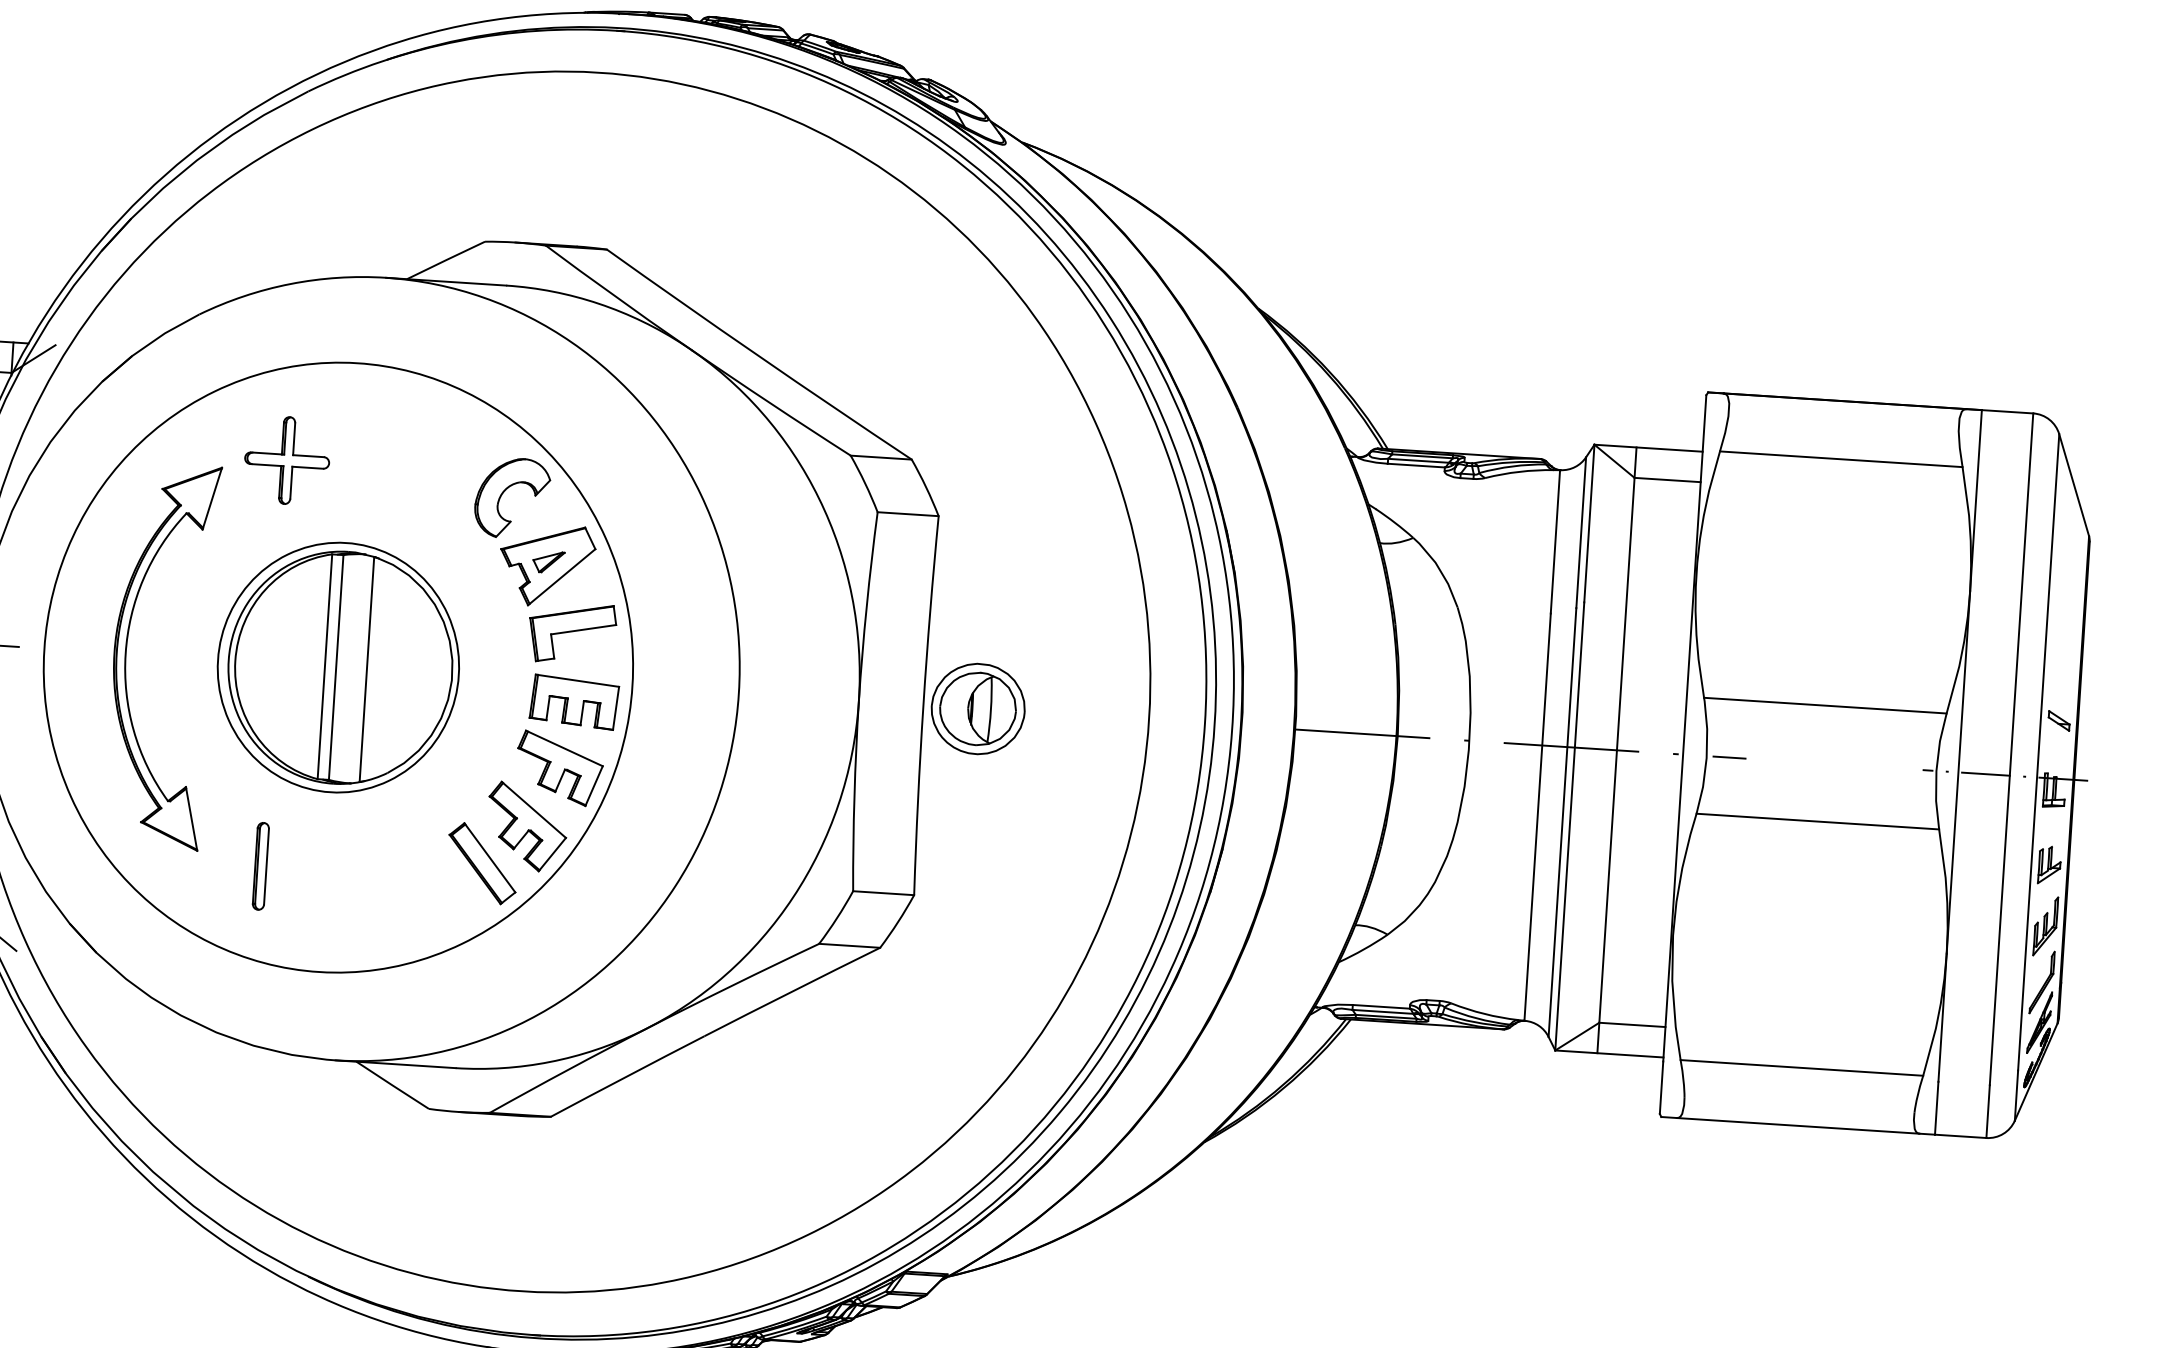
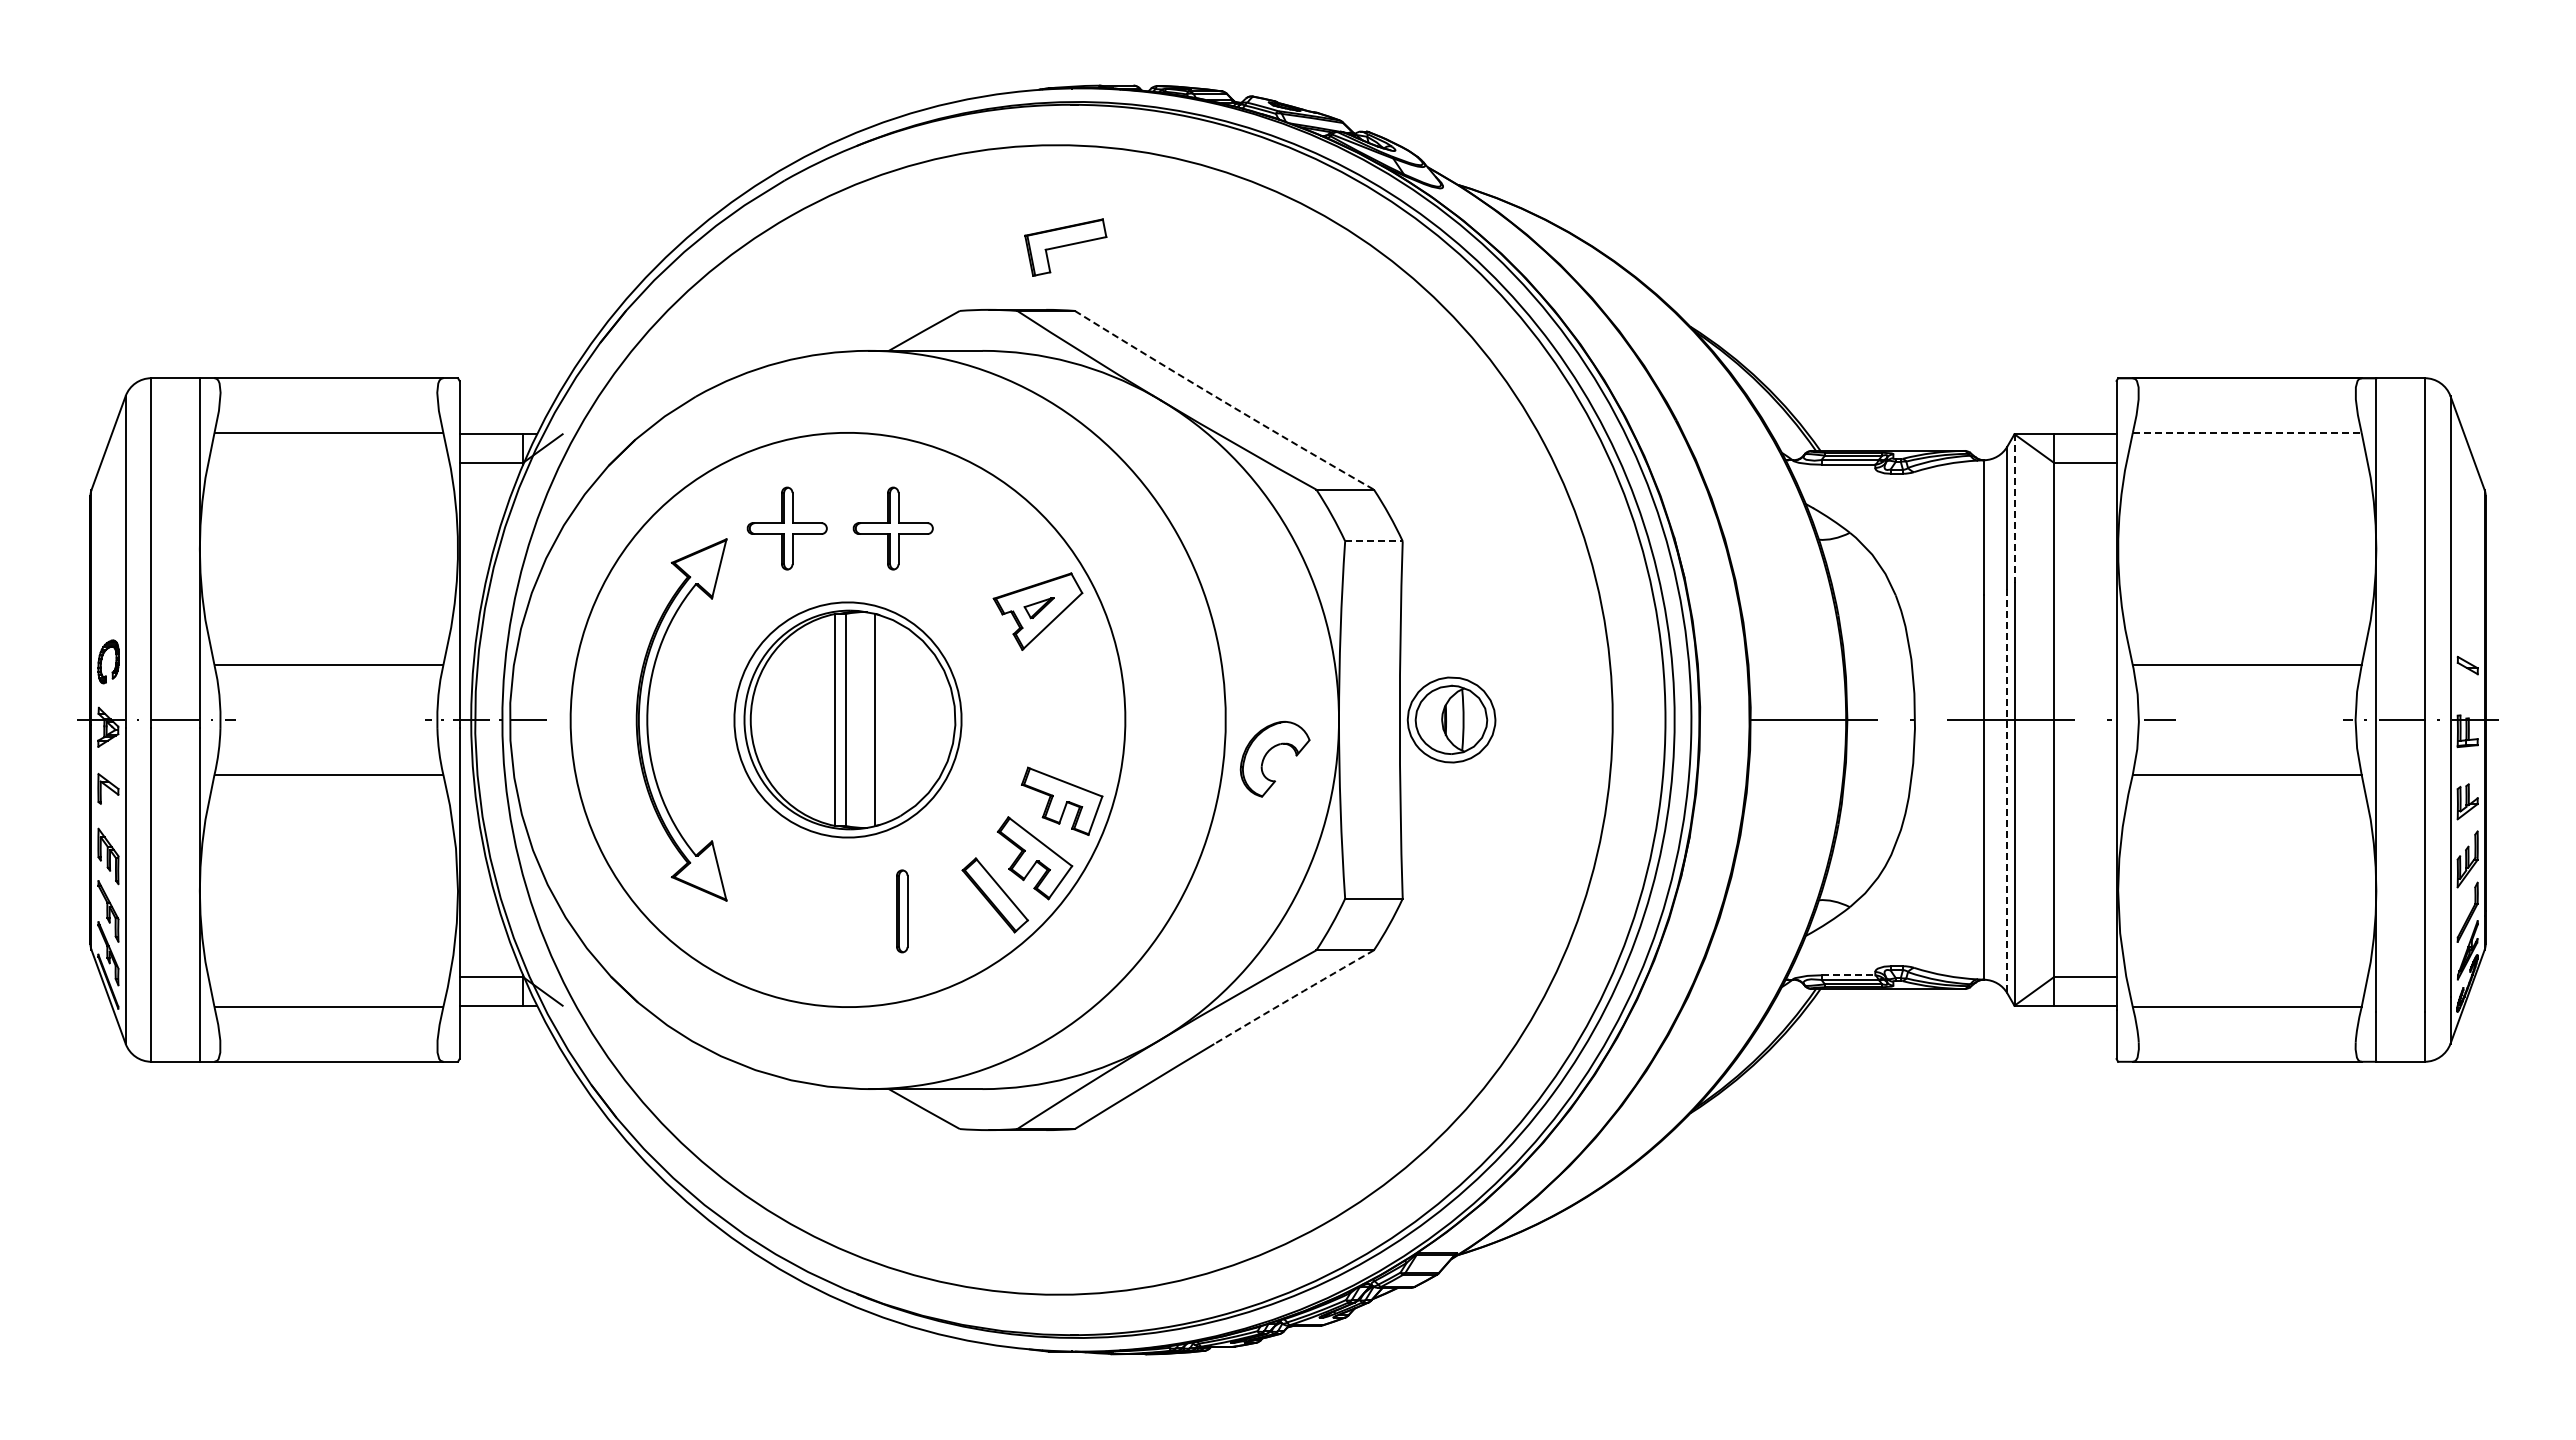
arc: (758, 355) -> (1223, 401), solid -> dashed
line: (1841, 458) -> (2247, 432), solid -> dashed
part: (398, 467) -> (892, 528), added
part: (504, 492) -> (1267, 754), moved
line: (907, 514) -> (1373, 541), solid -> dashed
line: (1589, 524) -> (2014, 509), solid -> dashed
part: (572, 633) -> (1065, 247), moved
part: (574, 701) -> (1071, 737), removed
line: (1562, 822) -> (2007, 791), solid -> dashed
part: (261, 866) -> (902, 911), moved
arc: (791, 991) -> (1293, 996), solid -> dashed
line: (1381, 1007) -> (1848, 975), solid -> dashed

